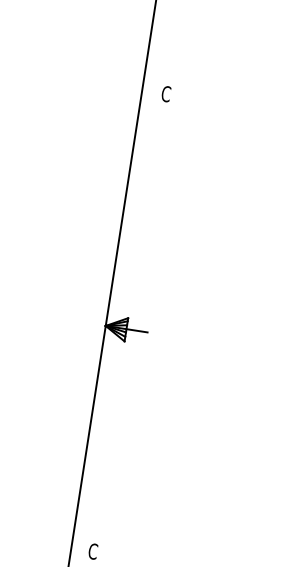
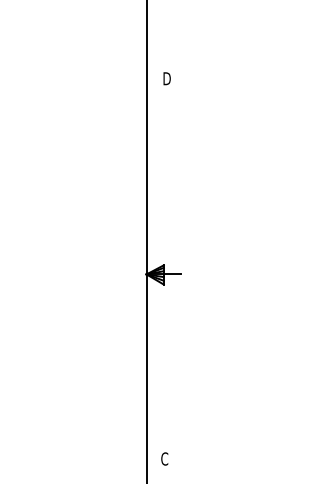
text: (166, 93) -> (166, 78), C -> D

